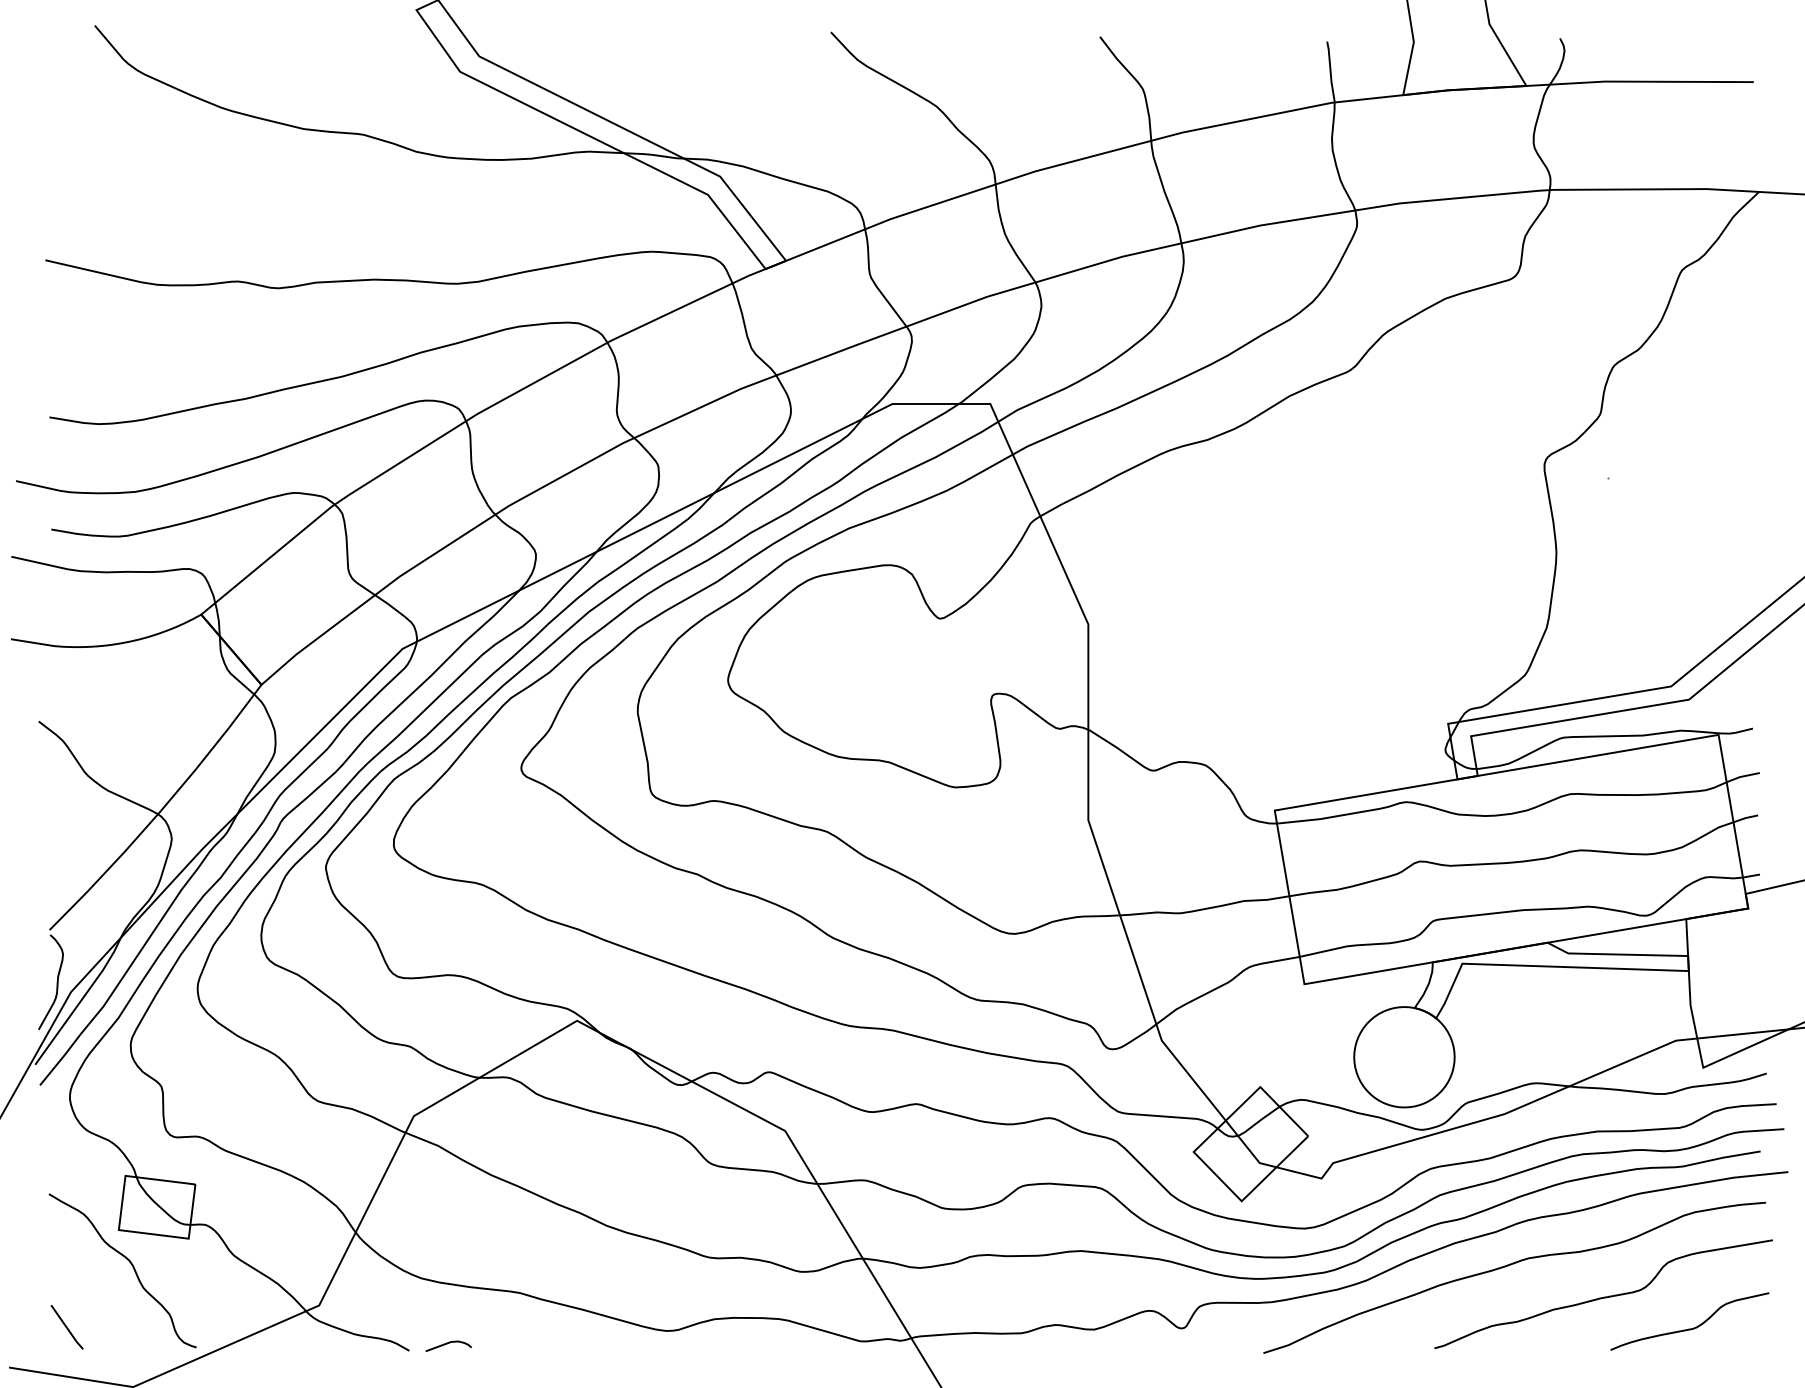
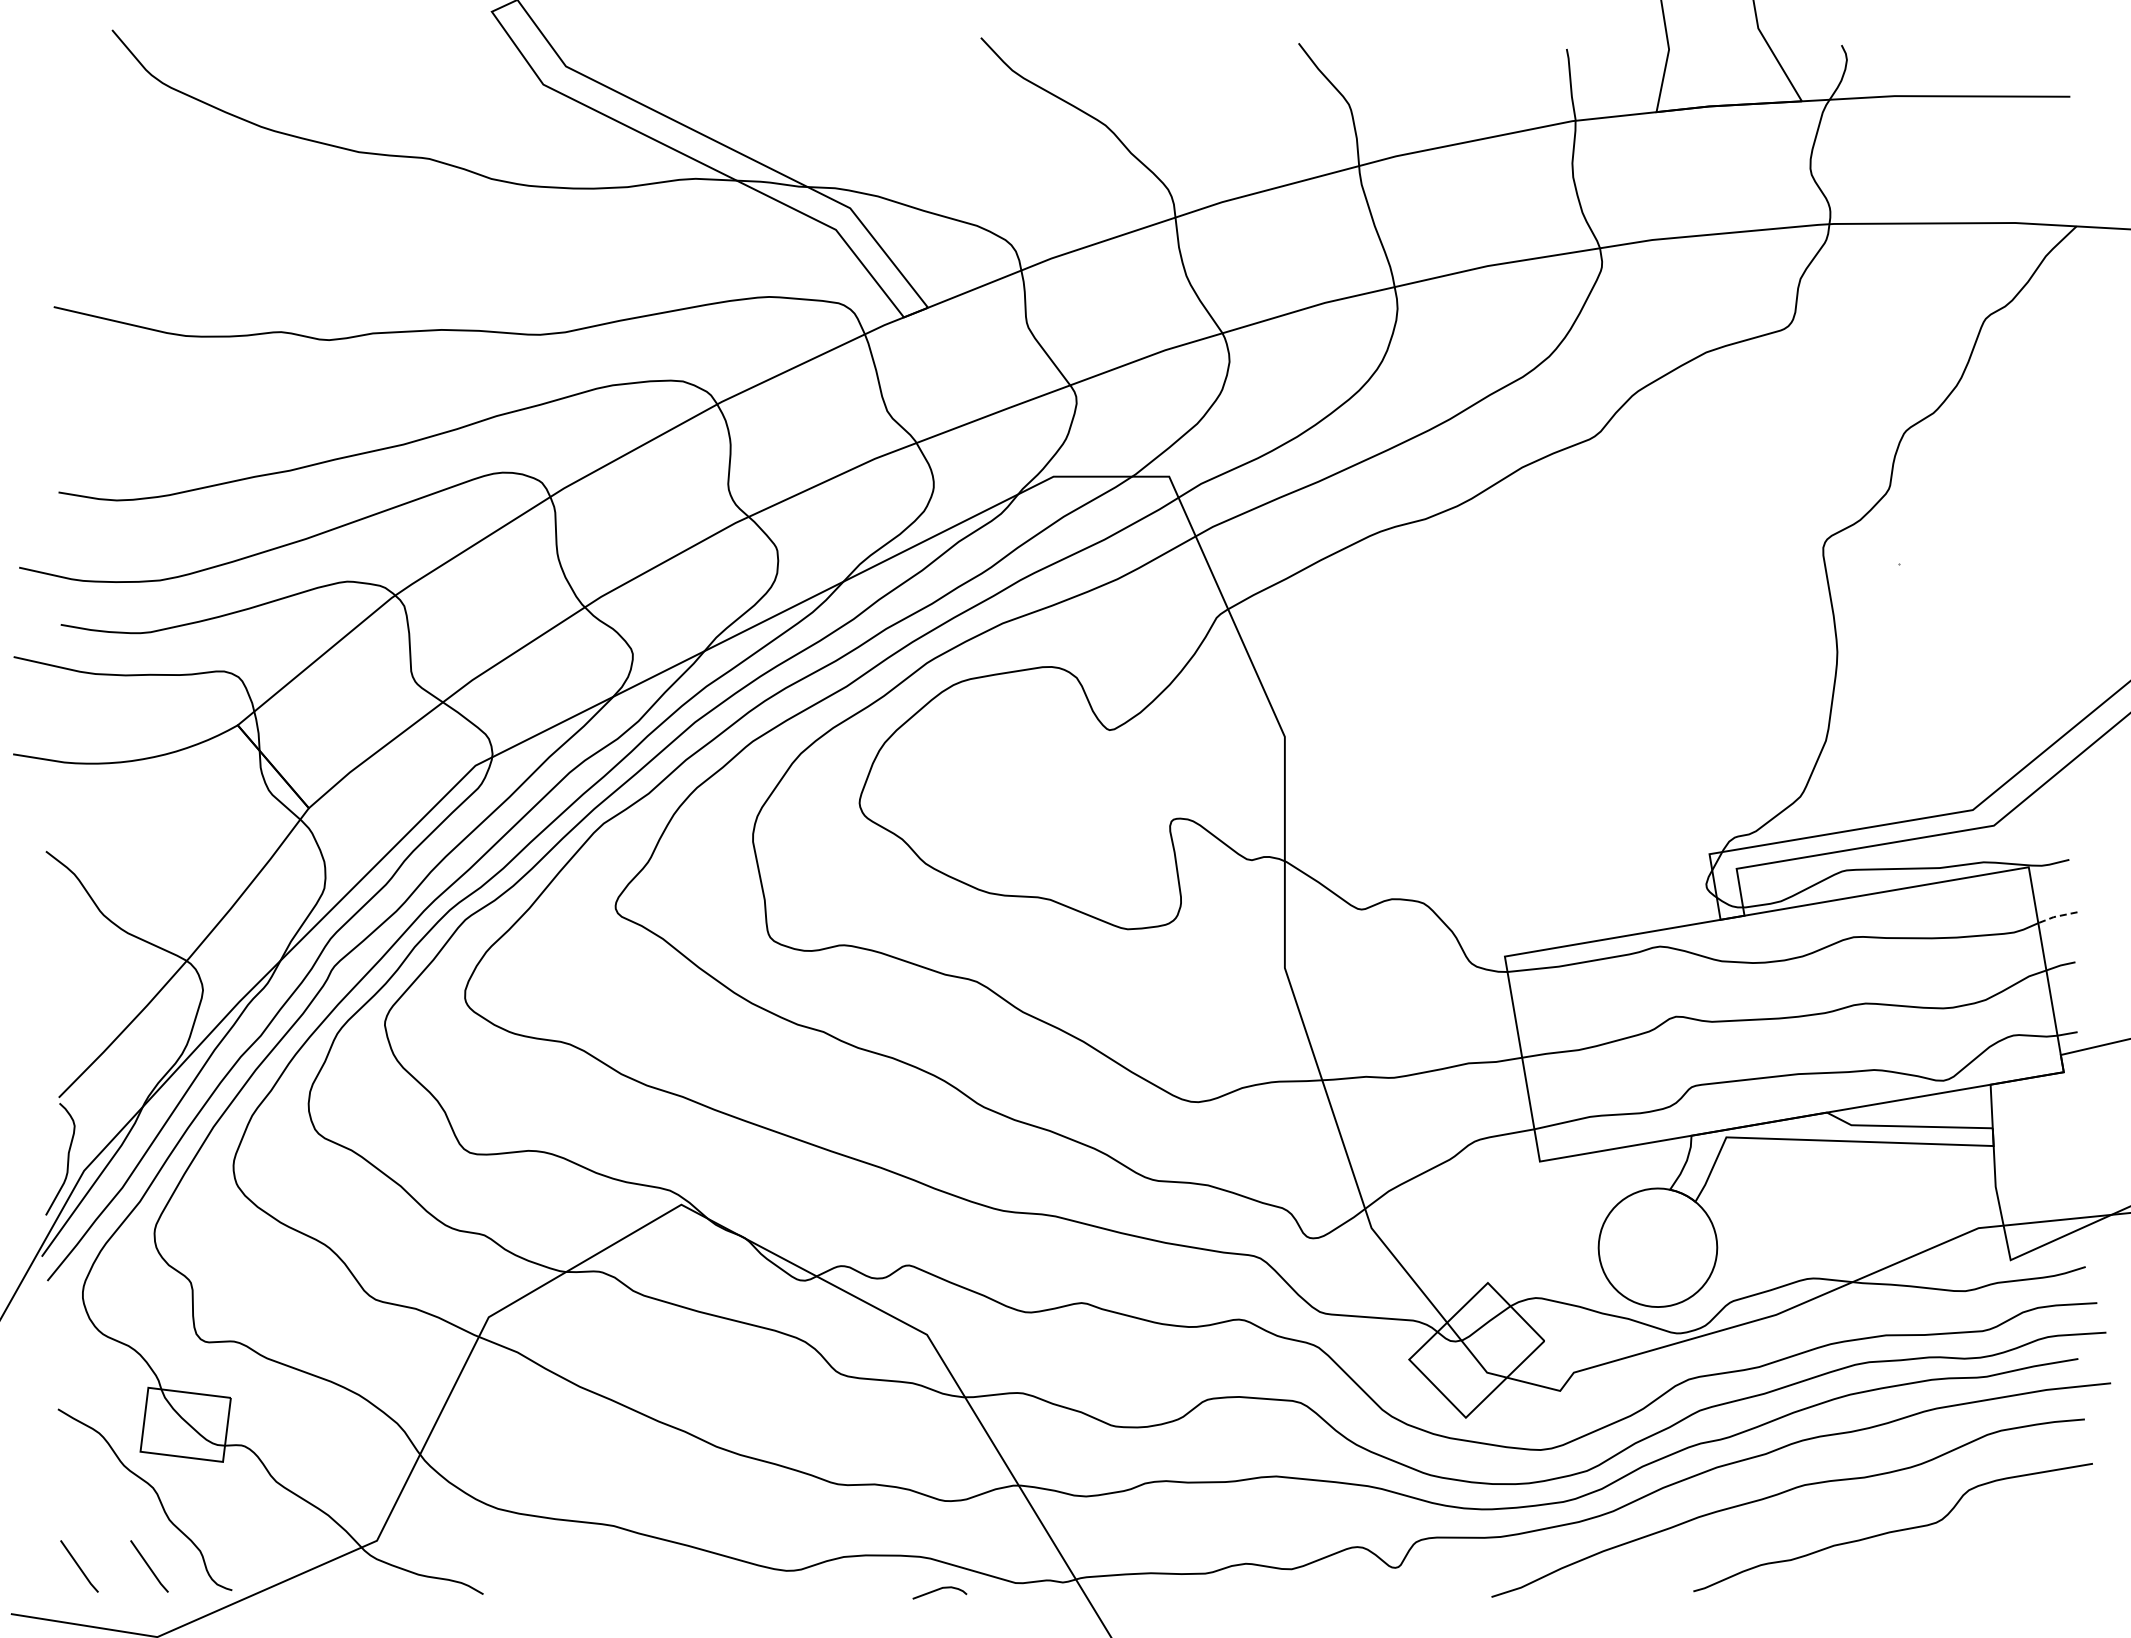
line: (1742, 776) -> (2056, 916), solid -> dashed
line: (126, 1327) -> (149, 1566), added
curve: (1691, 1328) -> (1996, 1567), removed
curve: (447, 1344) -> (938, 1590), moved

